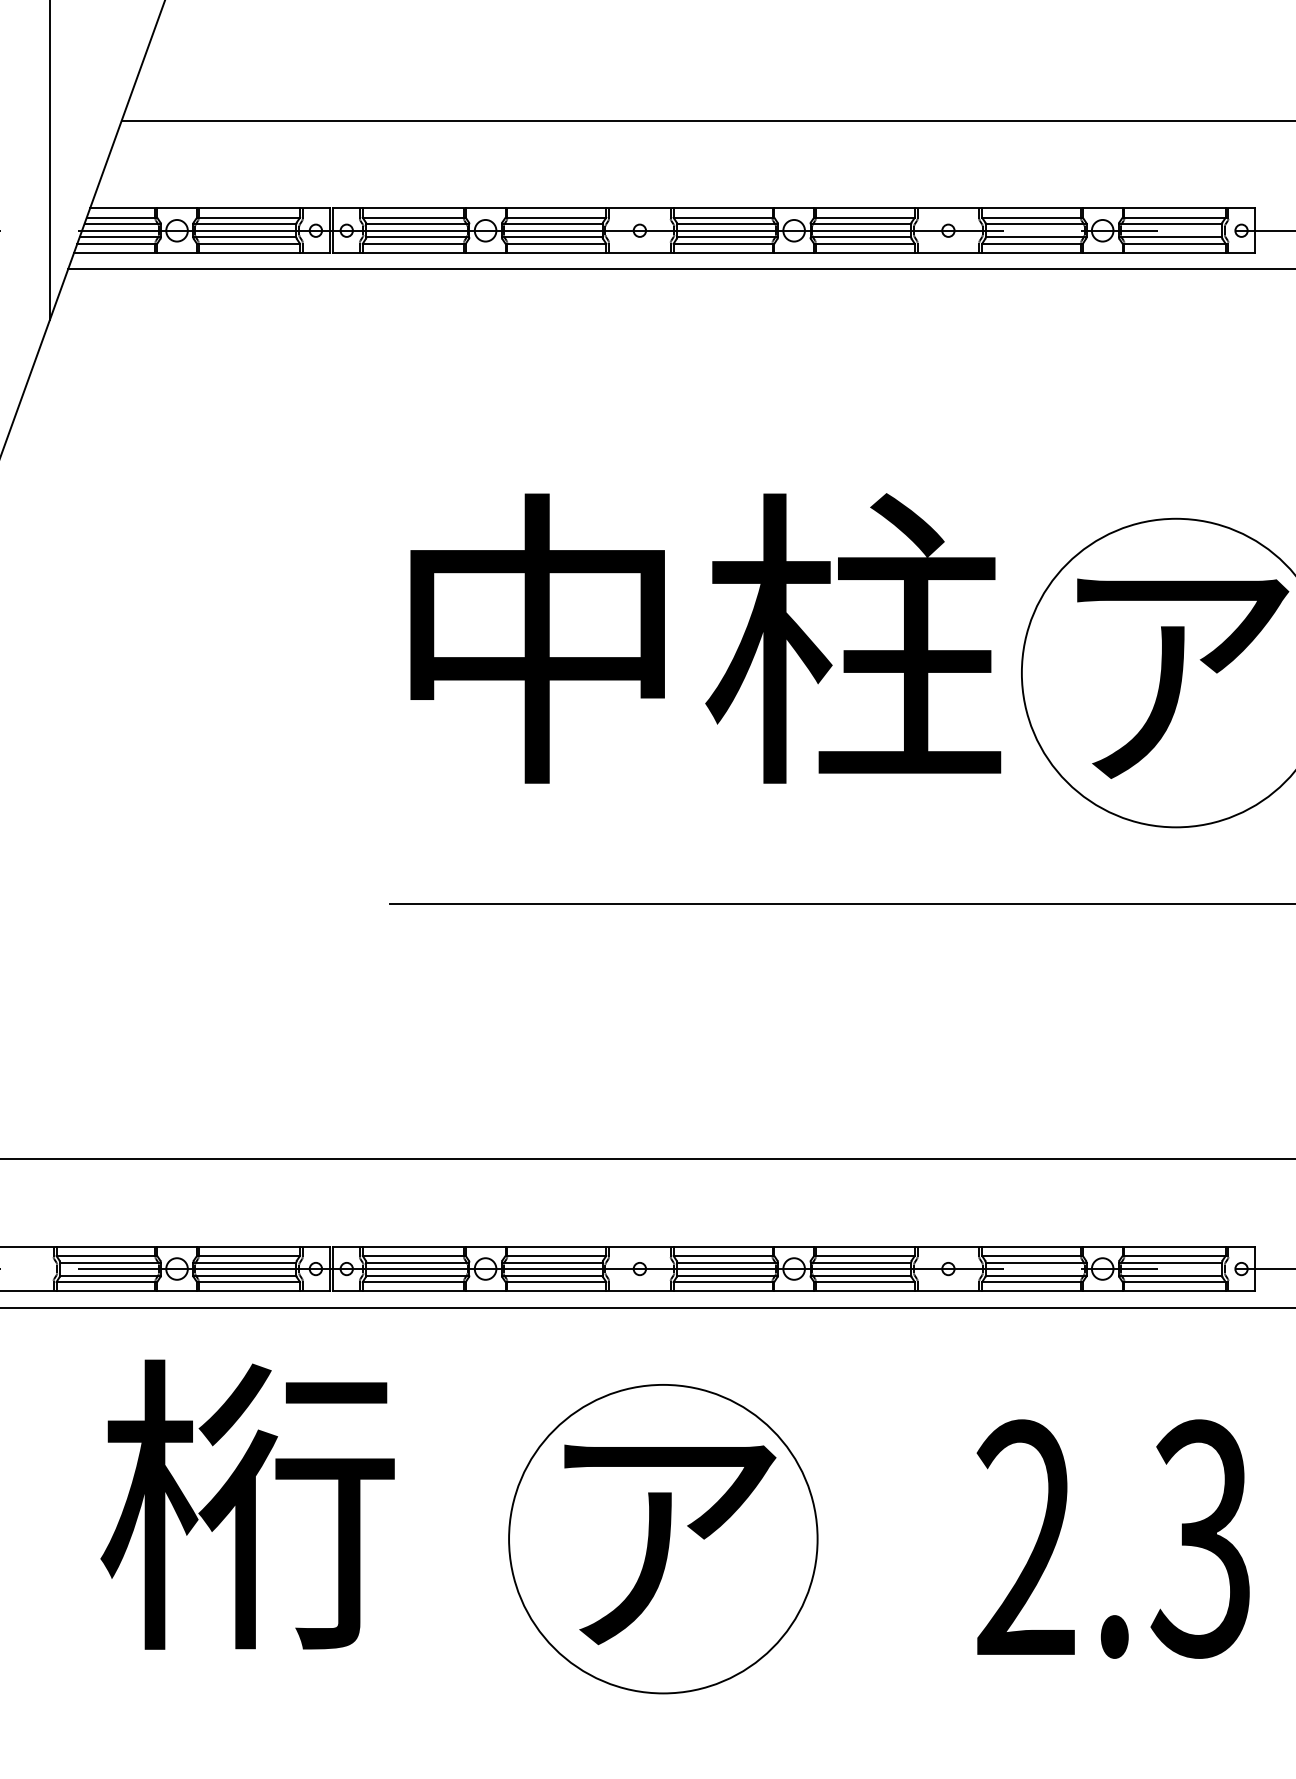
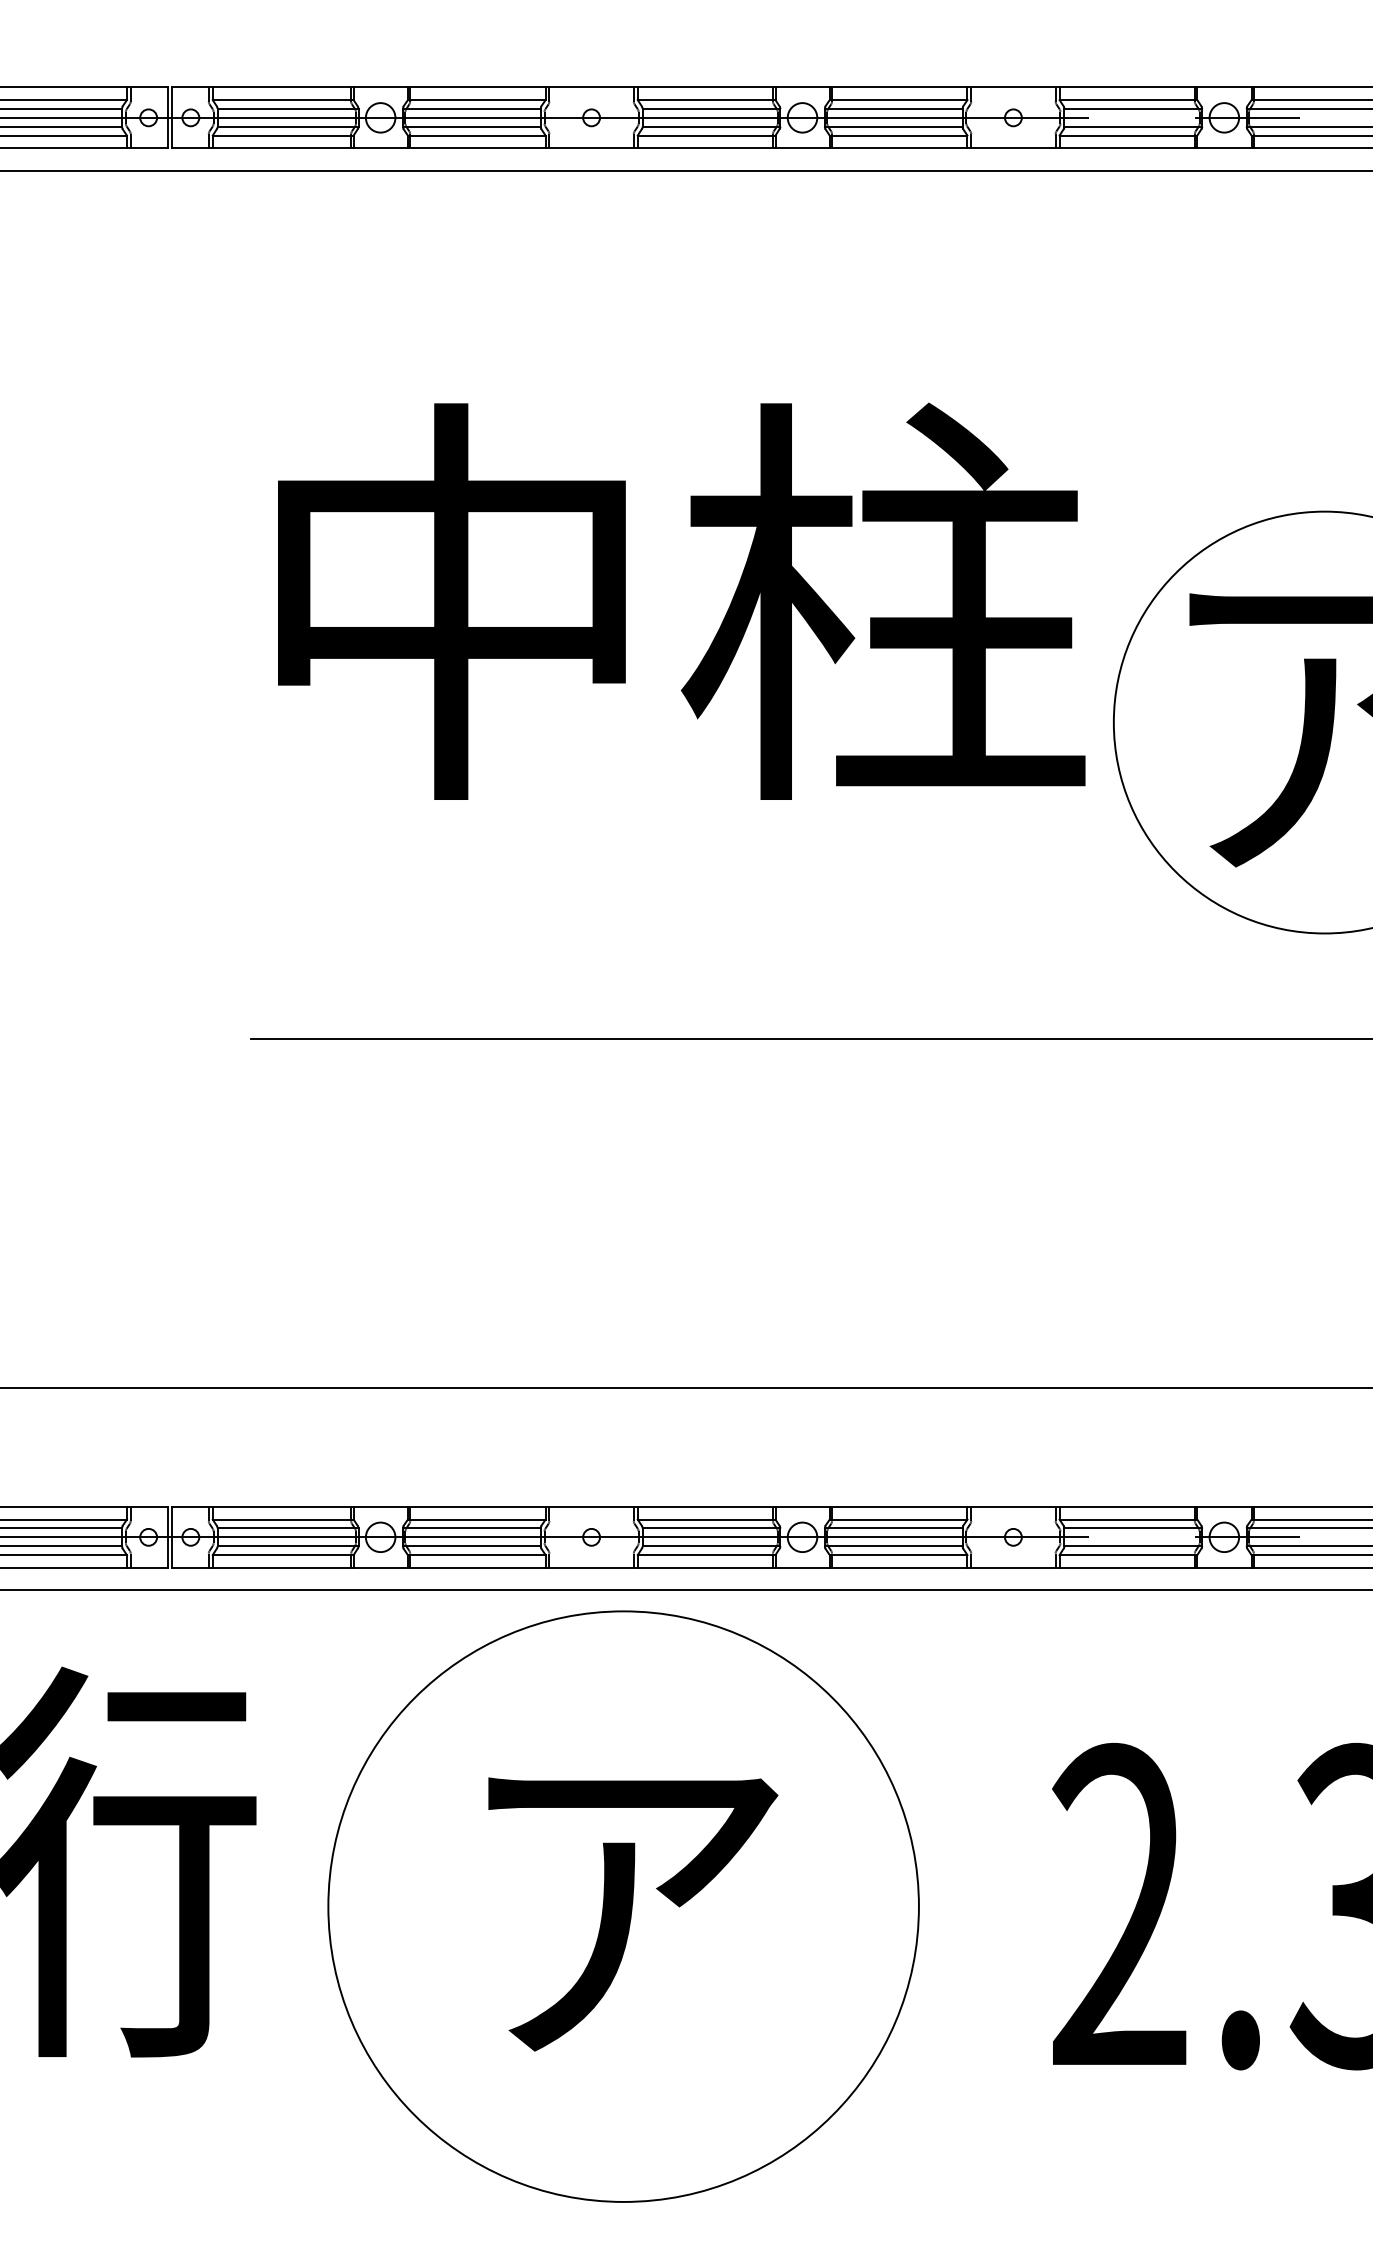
text: (705, 638) -> (681, 601), moved
circle: (663, 1538) -> (623, 1905), size x1.4

